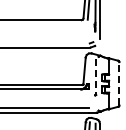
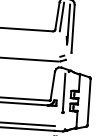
line: (95, 77) -> (64, 93), dashed -> solid
line: (119, 83) -> (89, 101), dashed -> solid

